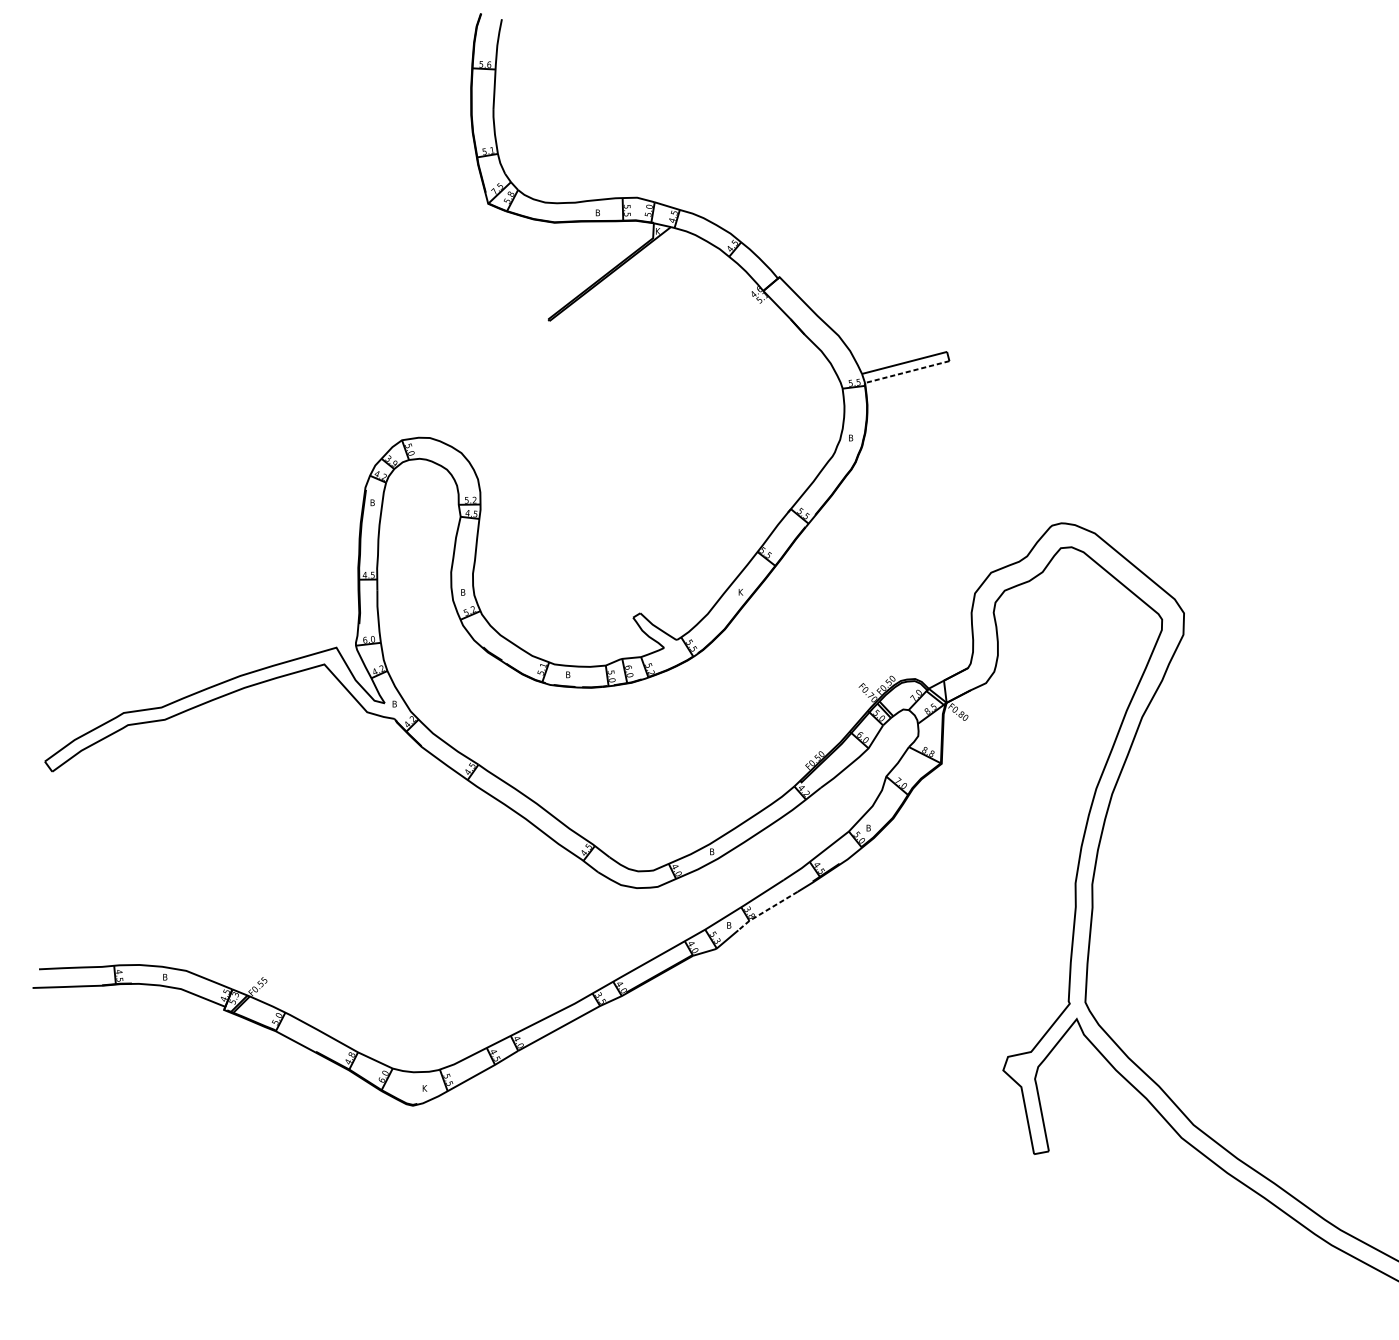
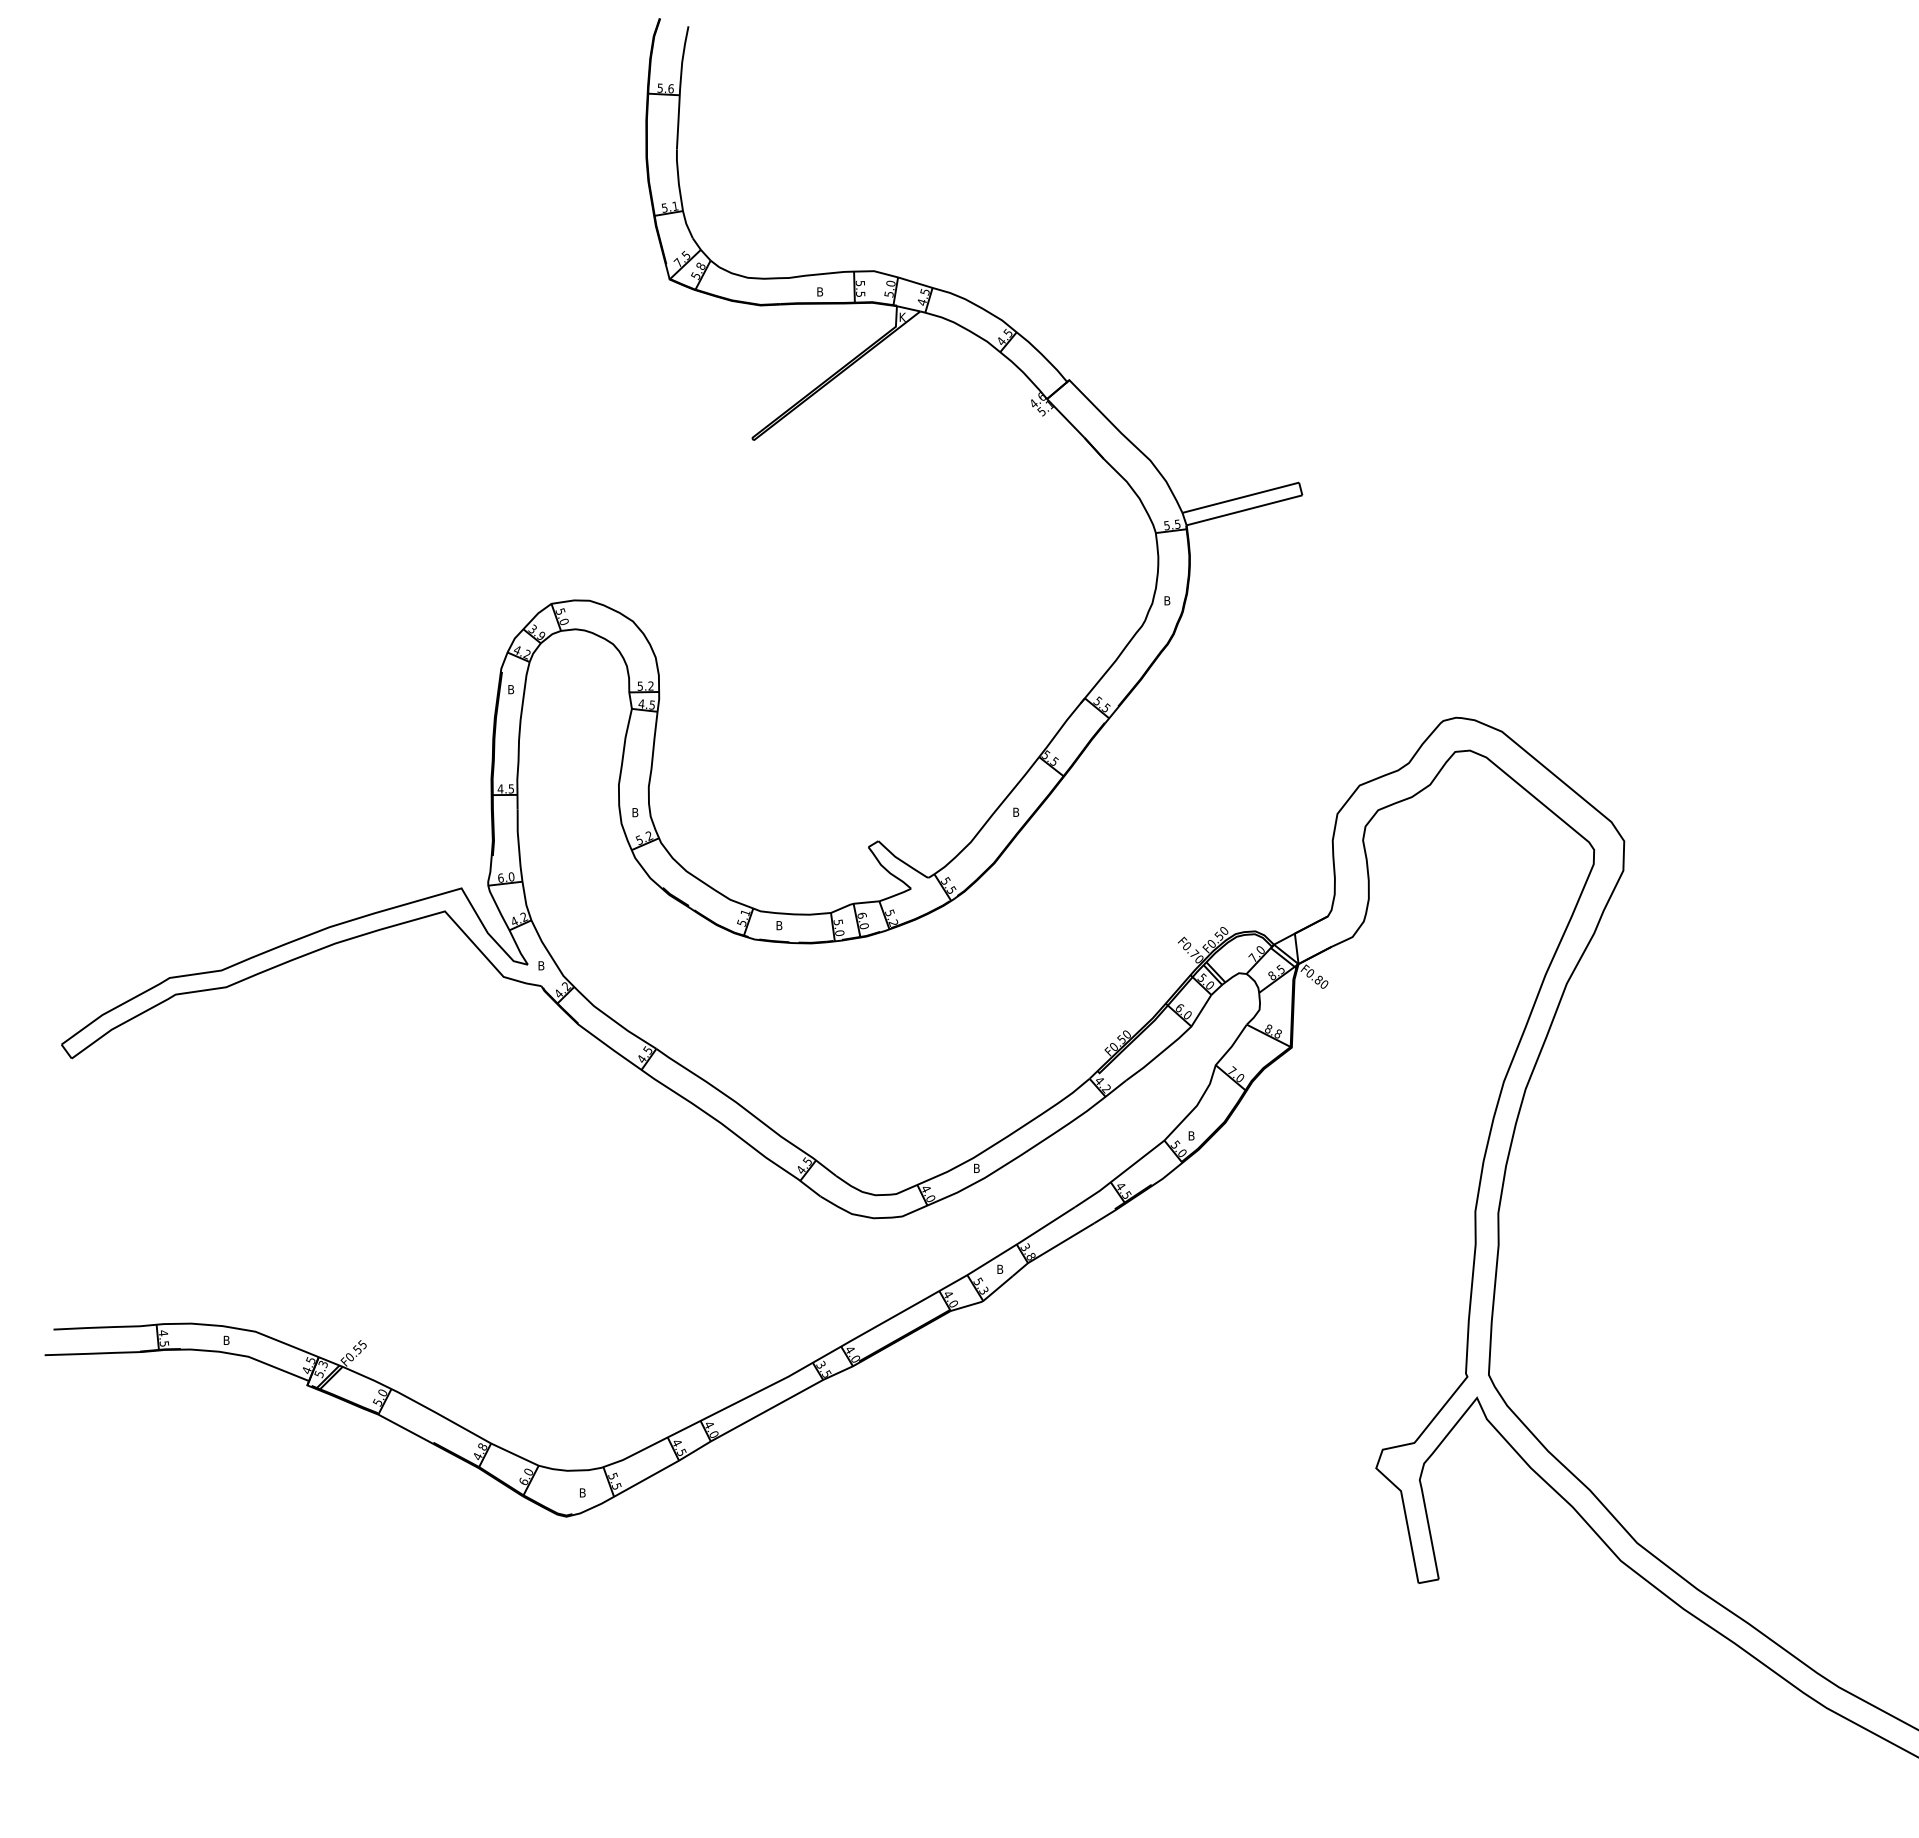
line: (907, 372) -> (1244, 510), dashed -> solid
text: (741, 591) -> (1016, 811), K -> B
line: (766, 910) -> (1051, 1248), dashed -> solid
text: (425, 1088) -> (583, 1492), K -> B

